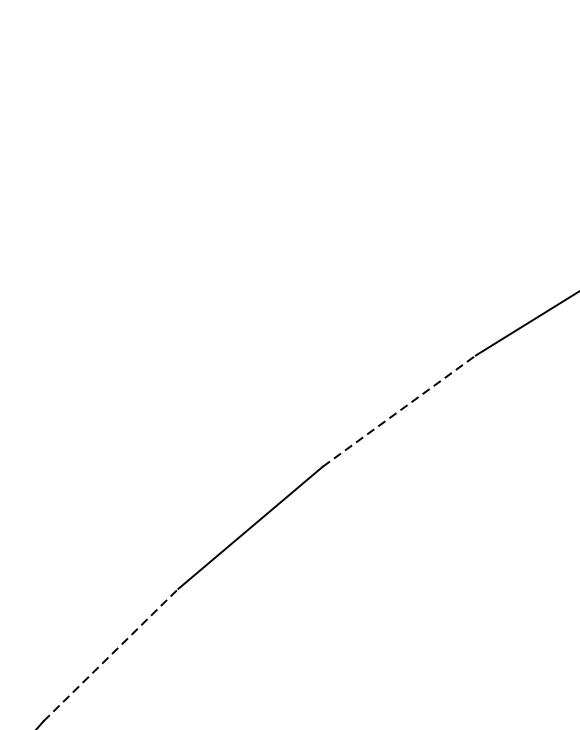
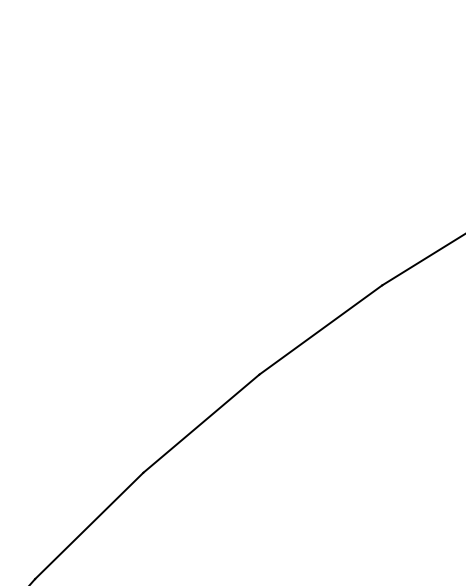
line: (398, 410) -> (320, 329), dashed -> solid
line: (111, 654) -> (89, 525), dashed -> solid

